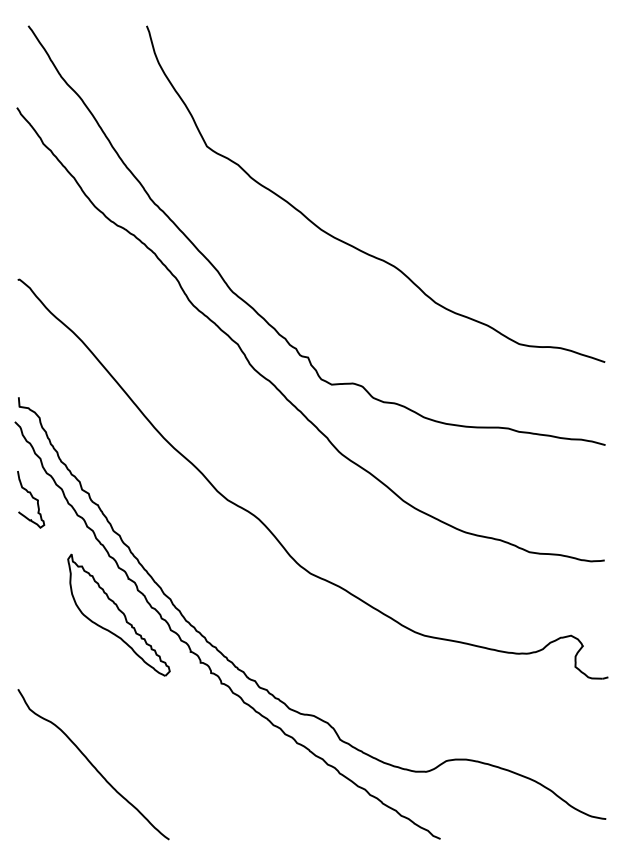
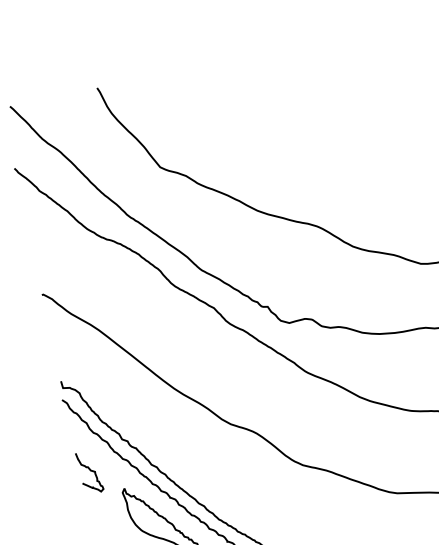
curve: (32, 498) -> (90, 471), moved

